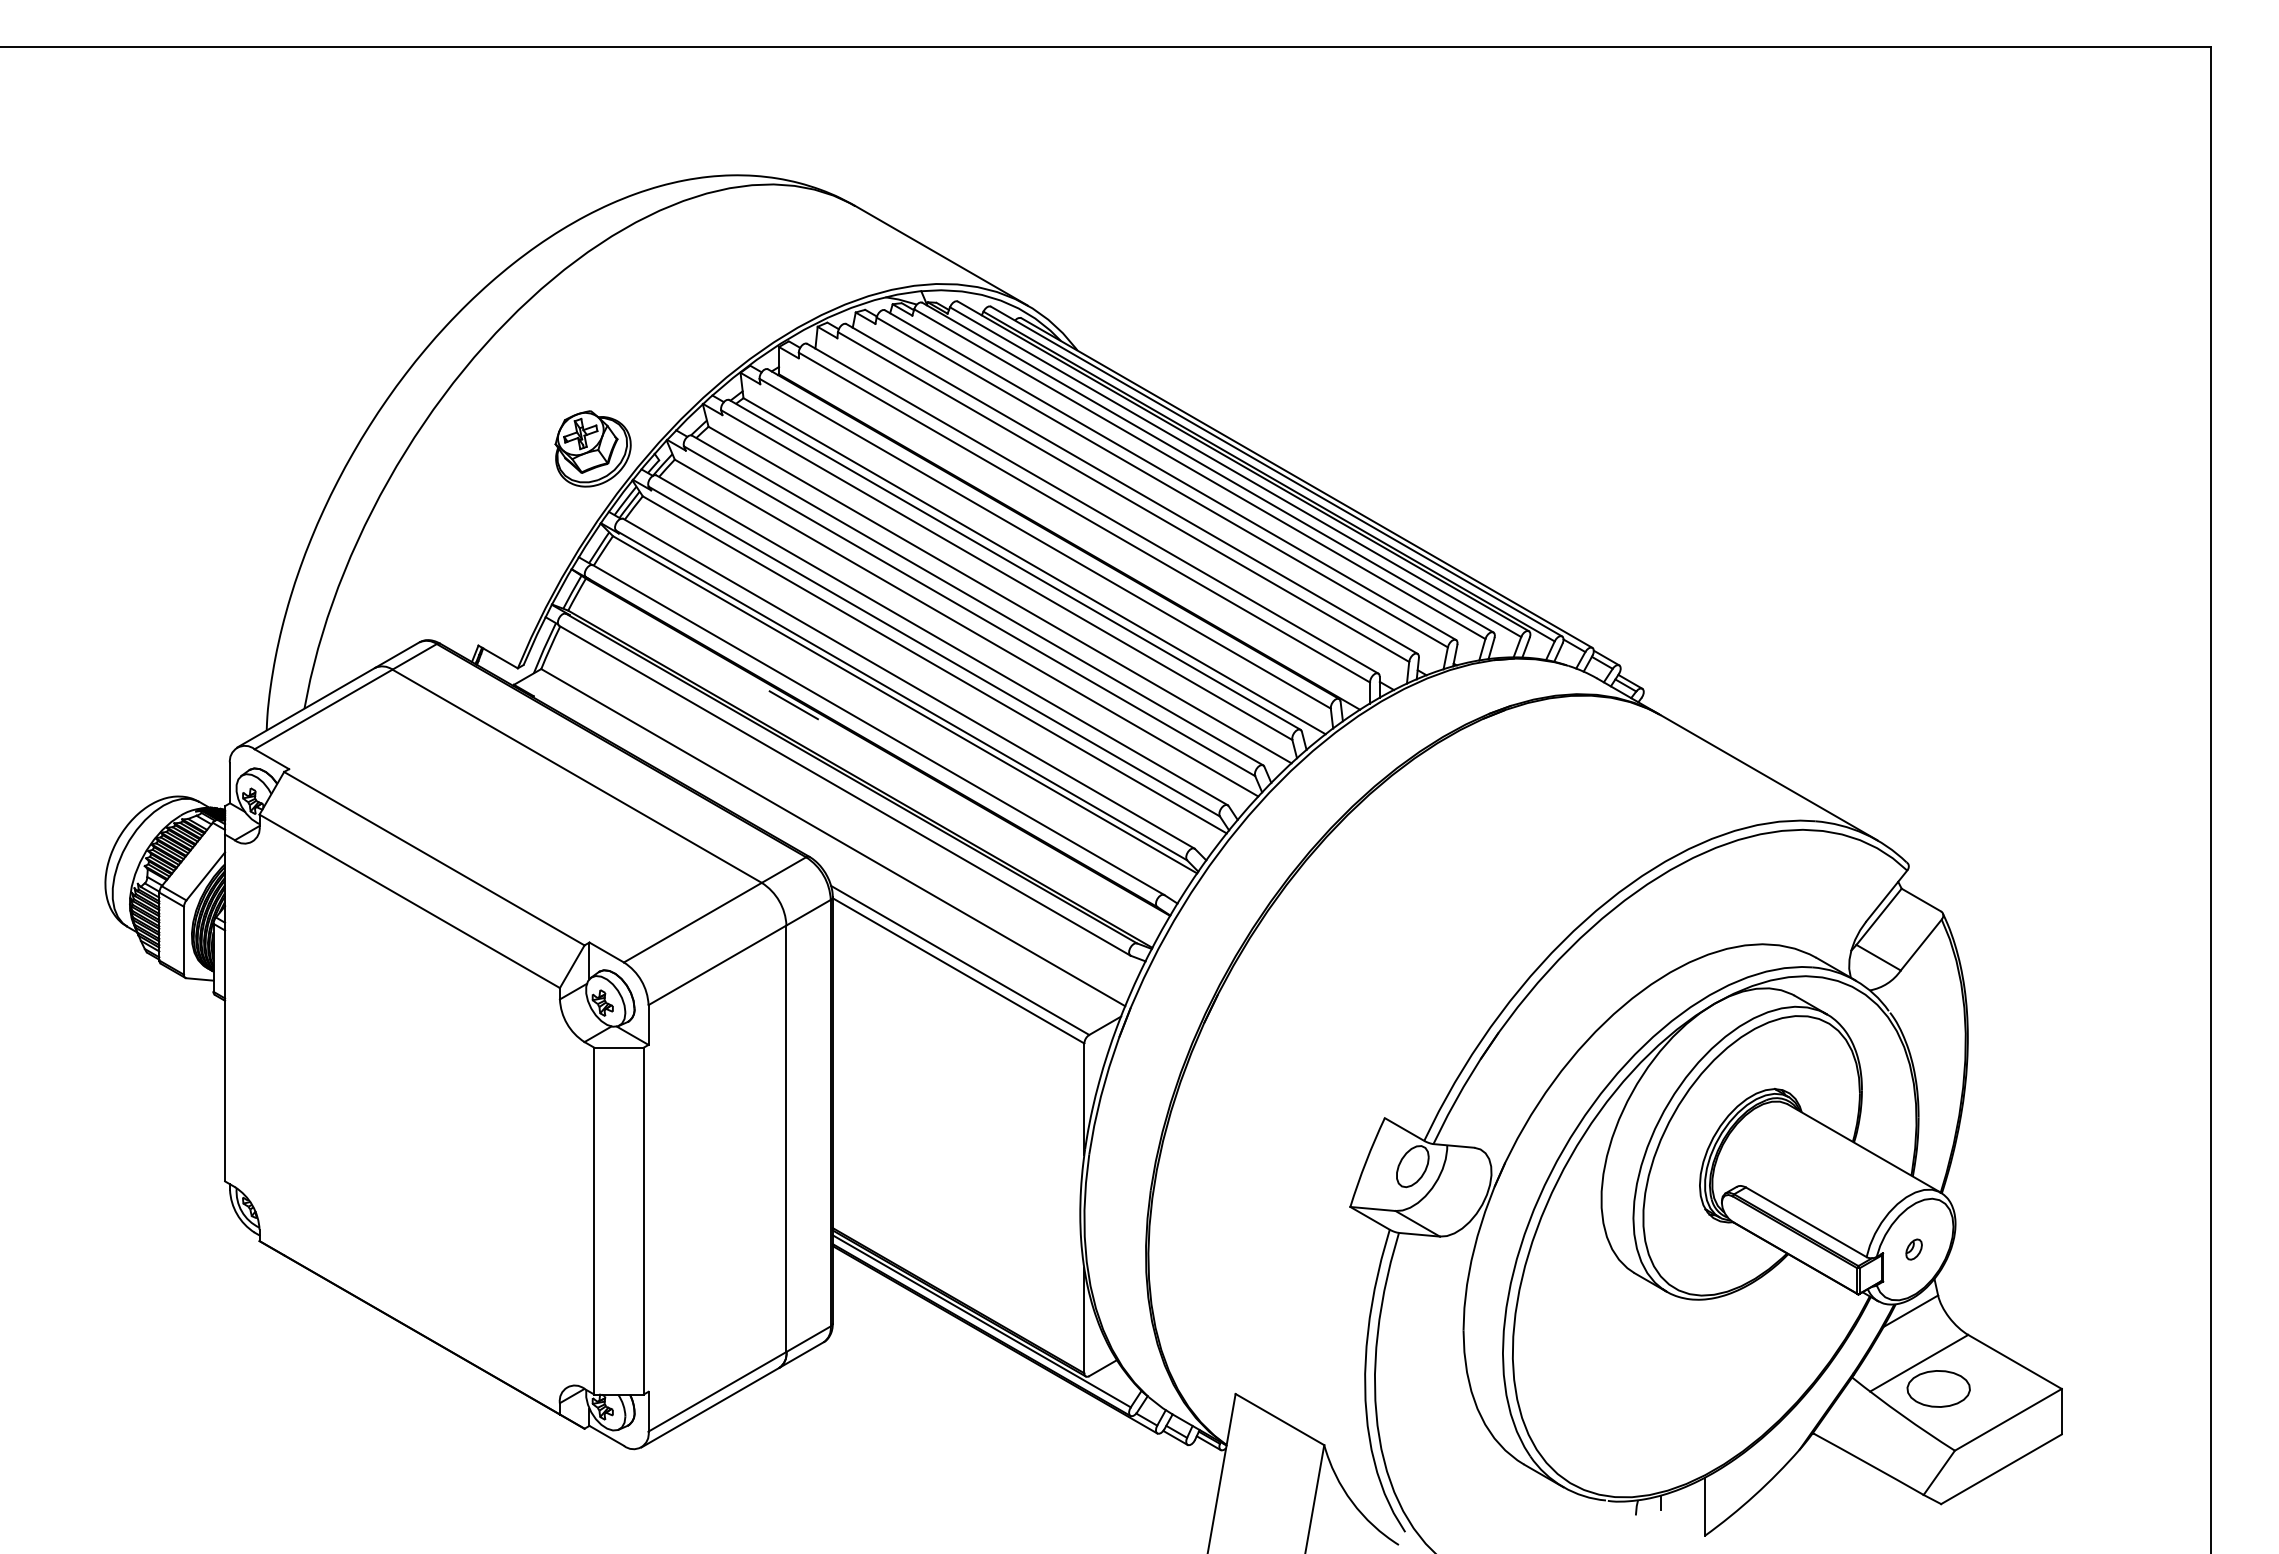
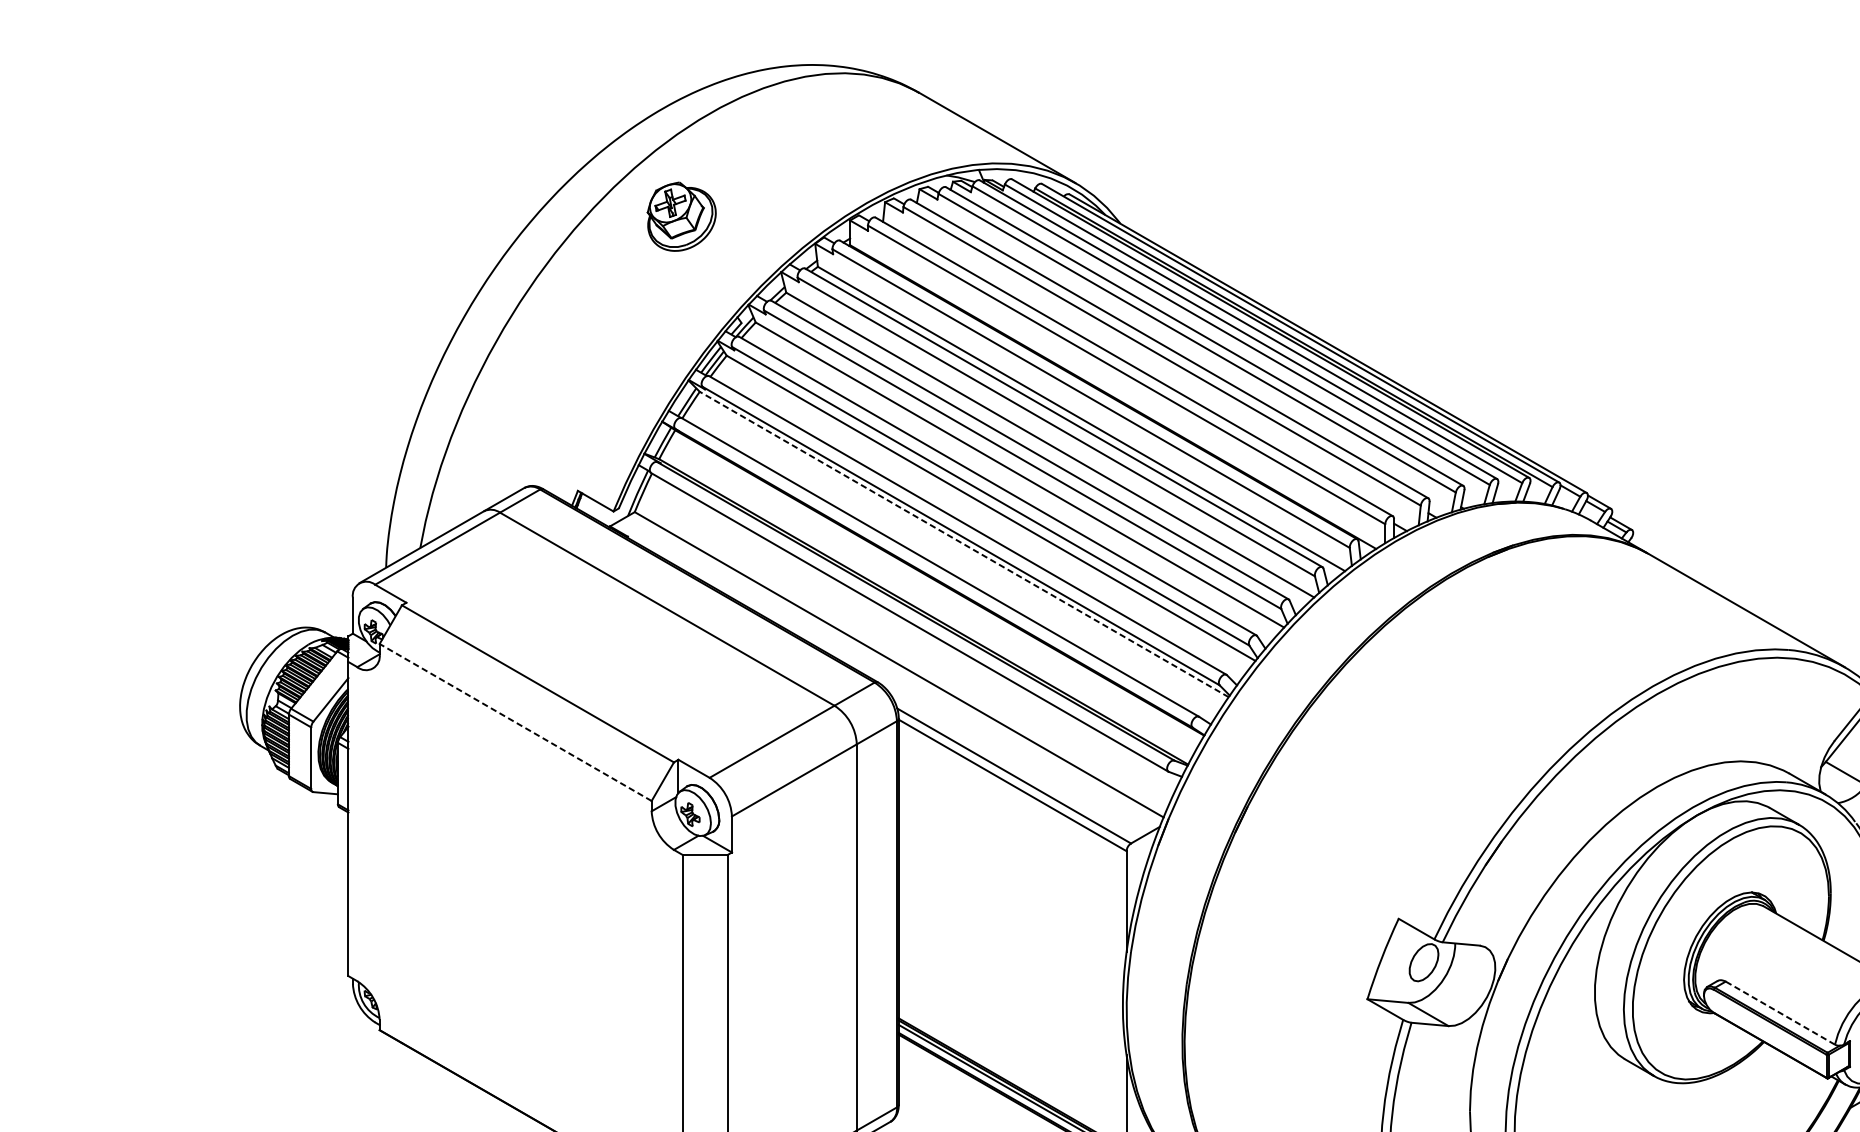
part: (592, 448) -> (681, 216), moved
line: (793, 704) -> (863, 544), removed
line: (904, 704) -> (963, 544), solid -> dashed
line: (409, 901) -> (515, 722), solid -> dashed
line: (1806, 1222) -> (1780, 1013), solid -> dashed

